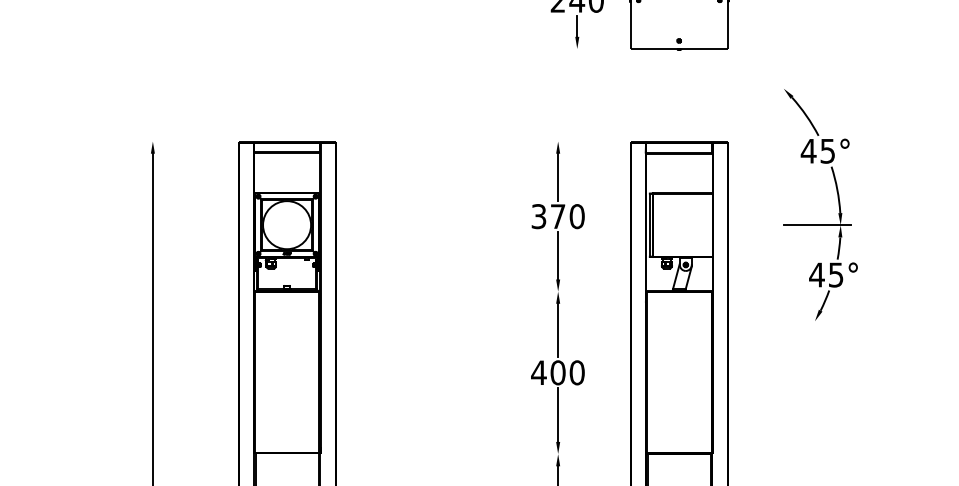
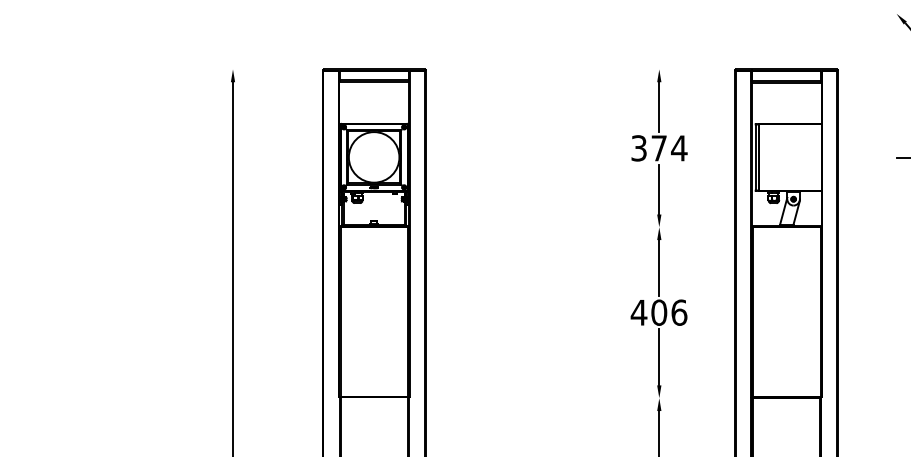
text: (577, 216) -> (679, 148), 370 -> 374
text: (576, 372) -> (678, 312), 400 -> 406

